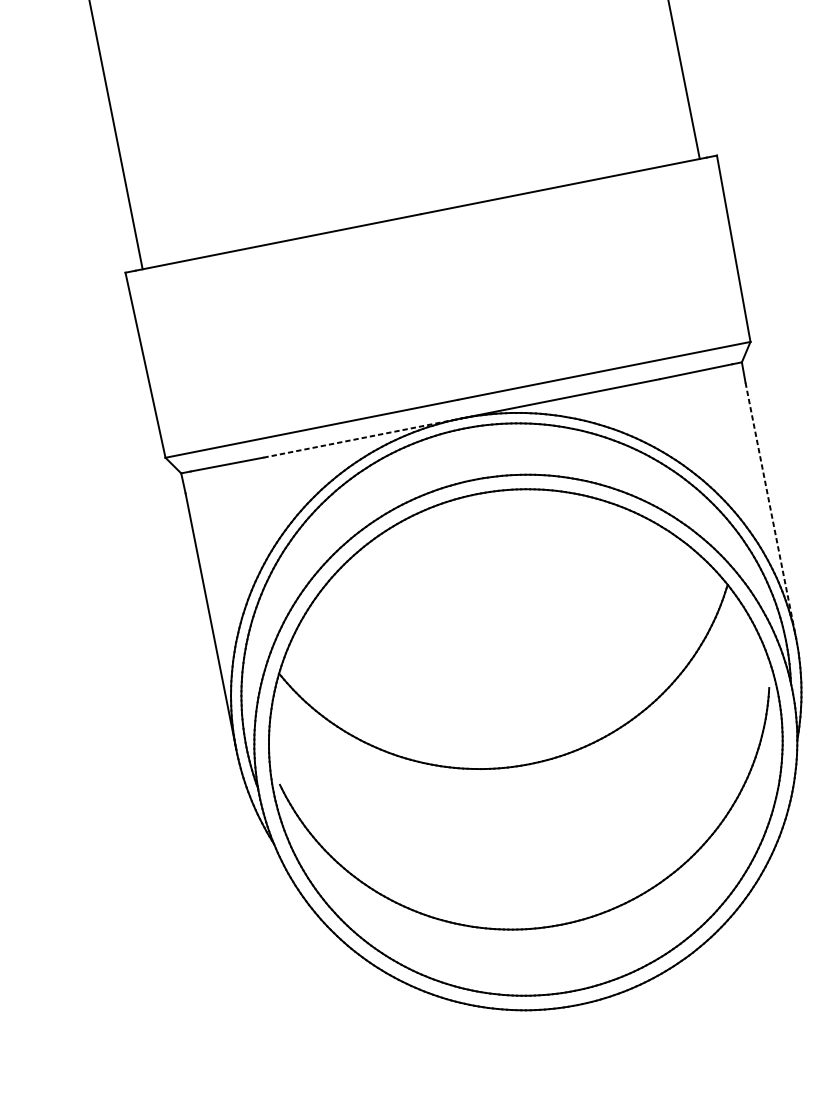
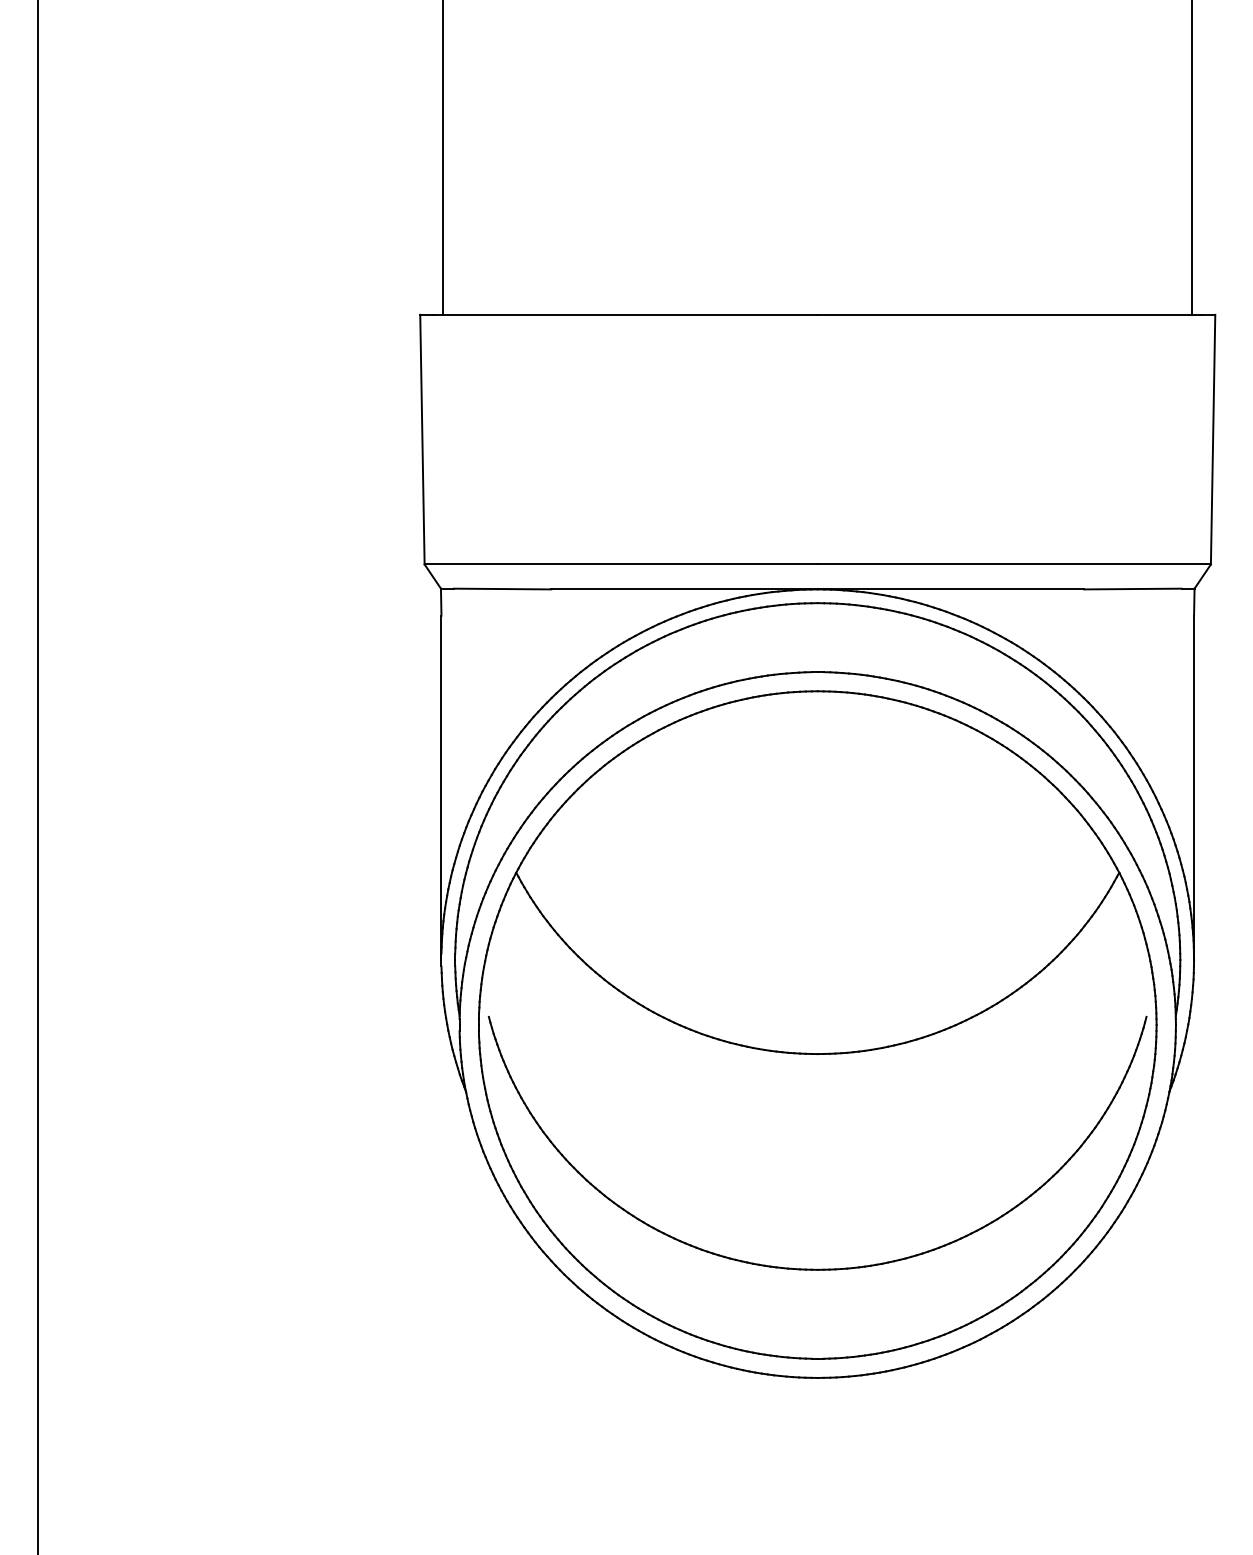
line: (363, 437) -> (685, 589), dashed -> solid
line: (771, 511) -> (1194, 788), dashed -> solid

